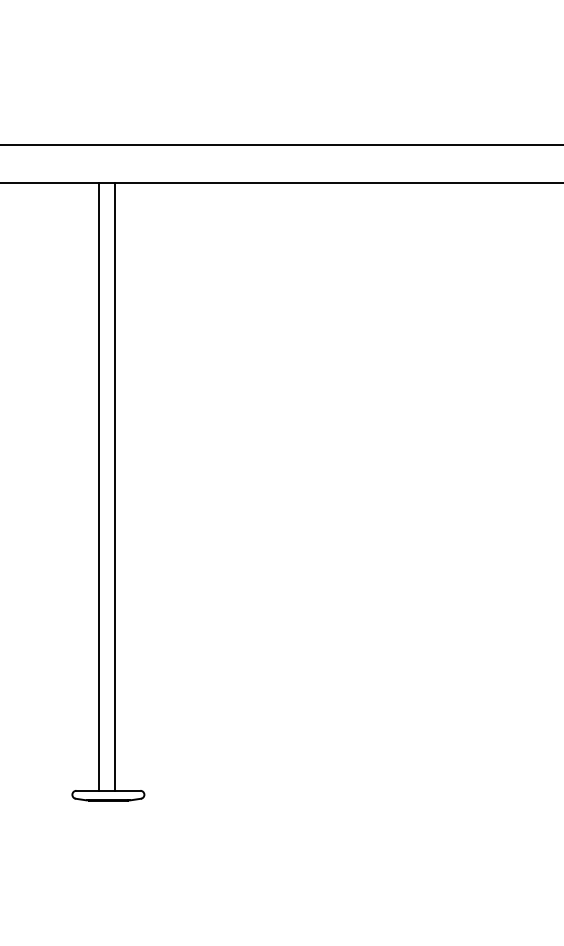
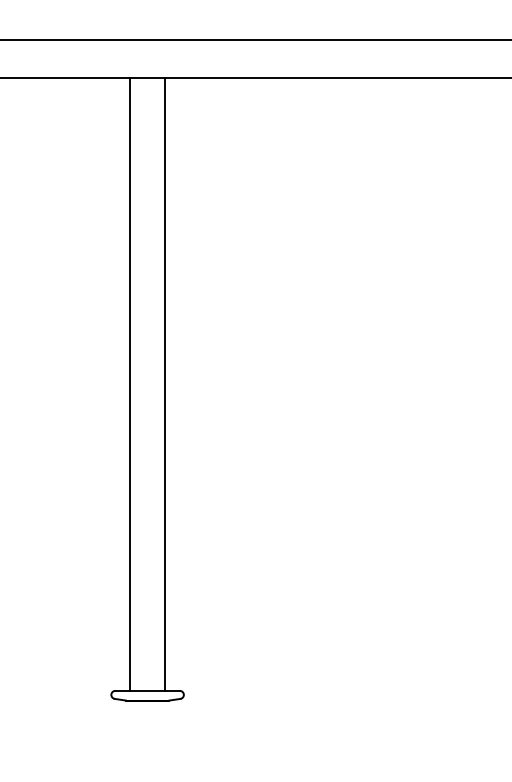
line: (99, 486) -> (165, 384), moved
line: (114, 486) -> (129, 384), moved

